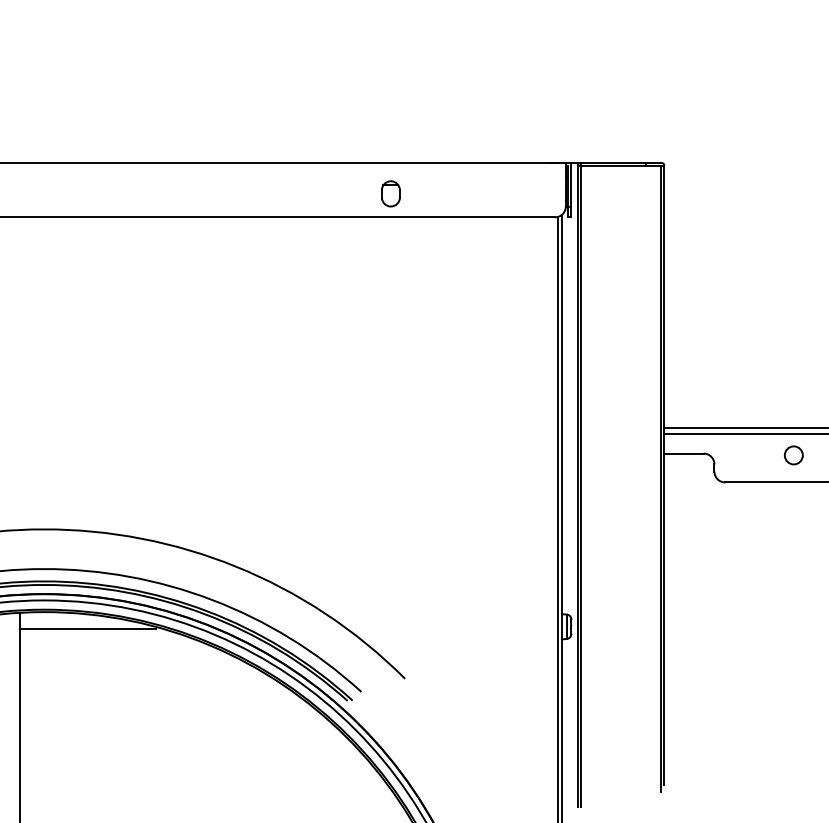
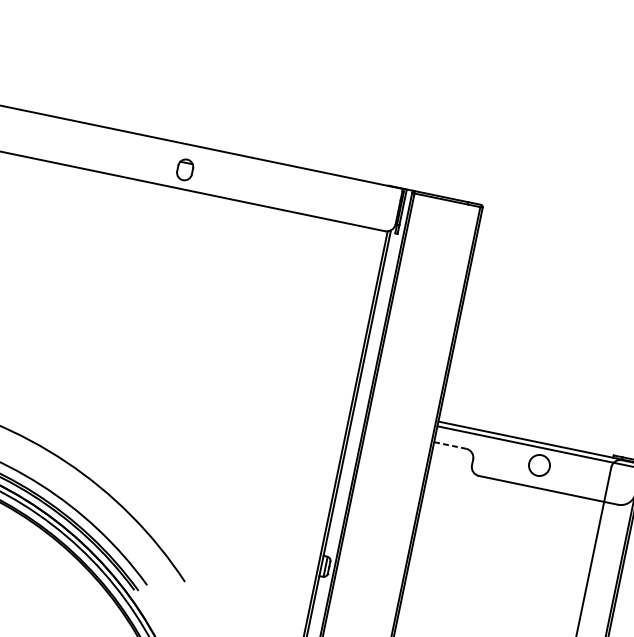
part: (390, 193) -> (184, 169), moved
line: (683, 453) -> (449, 445), solid -> dashed
circle: (793, 455) -> (539, 465), size x1.4

